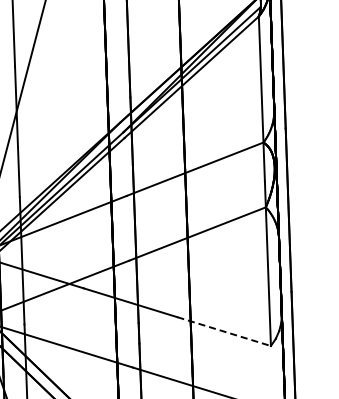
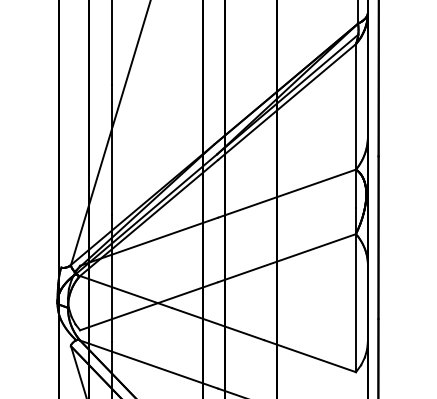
line: (224, 331) -> (310, 356), dashed -> solid

